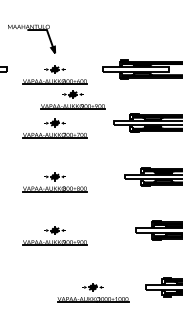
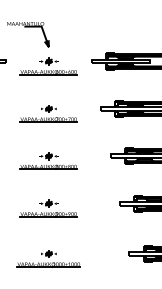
part: (72, 99) -> (64, 87), removed
part: (93, 292) -> (49, 258), moved

